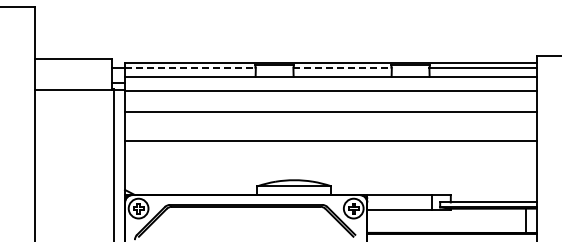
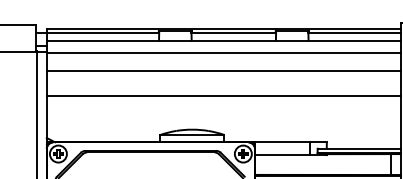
line: (190, 67) -> (103, 32), dashed -> solid
line: (343, 67) -> (234, 32), dashed -> solid

